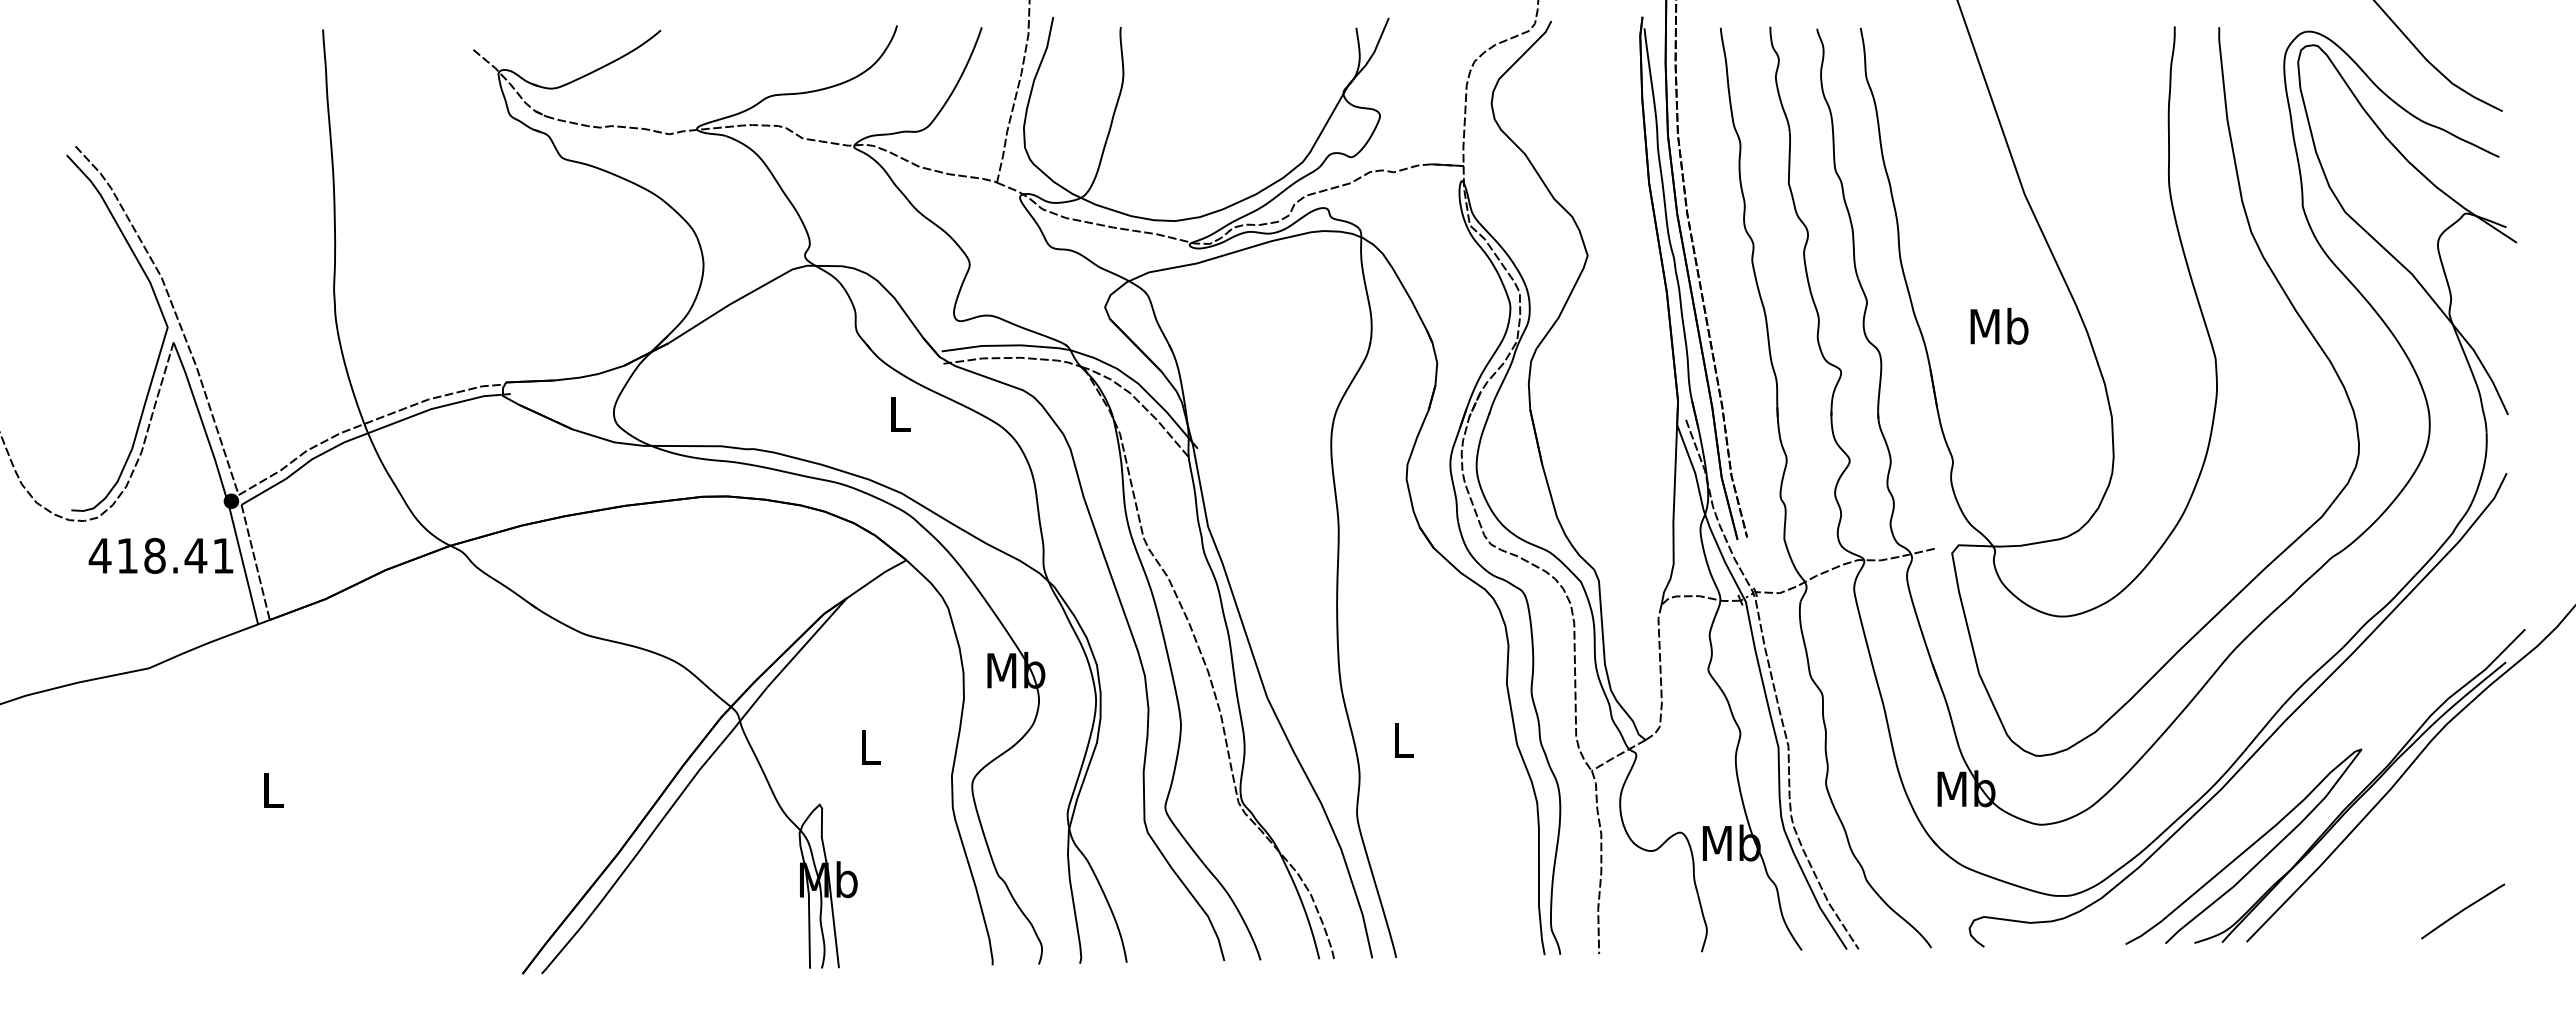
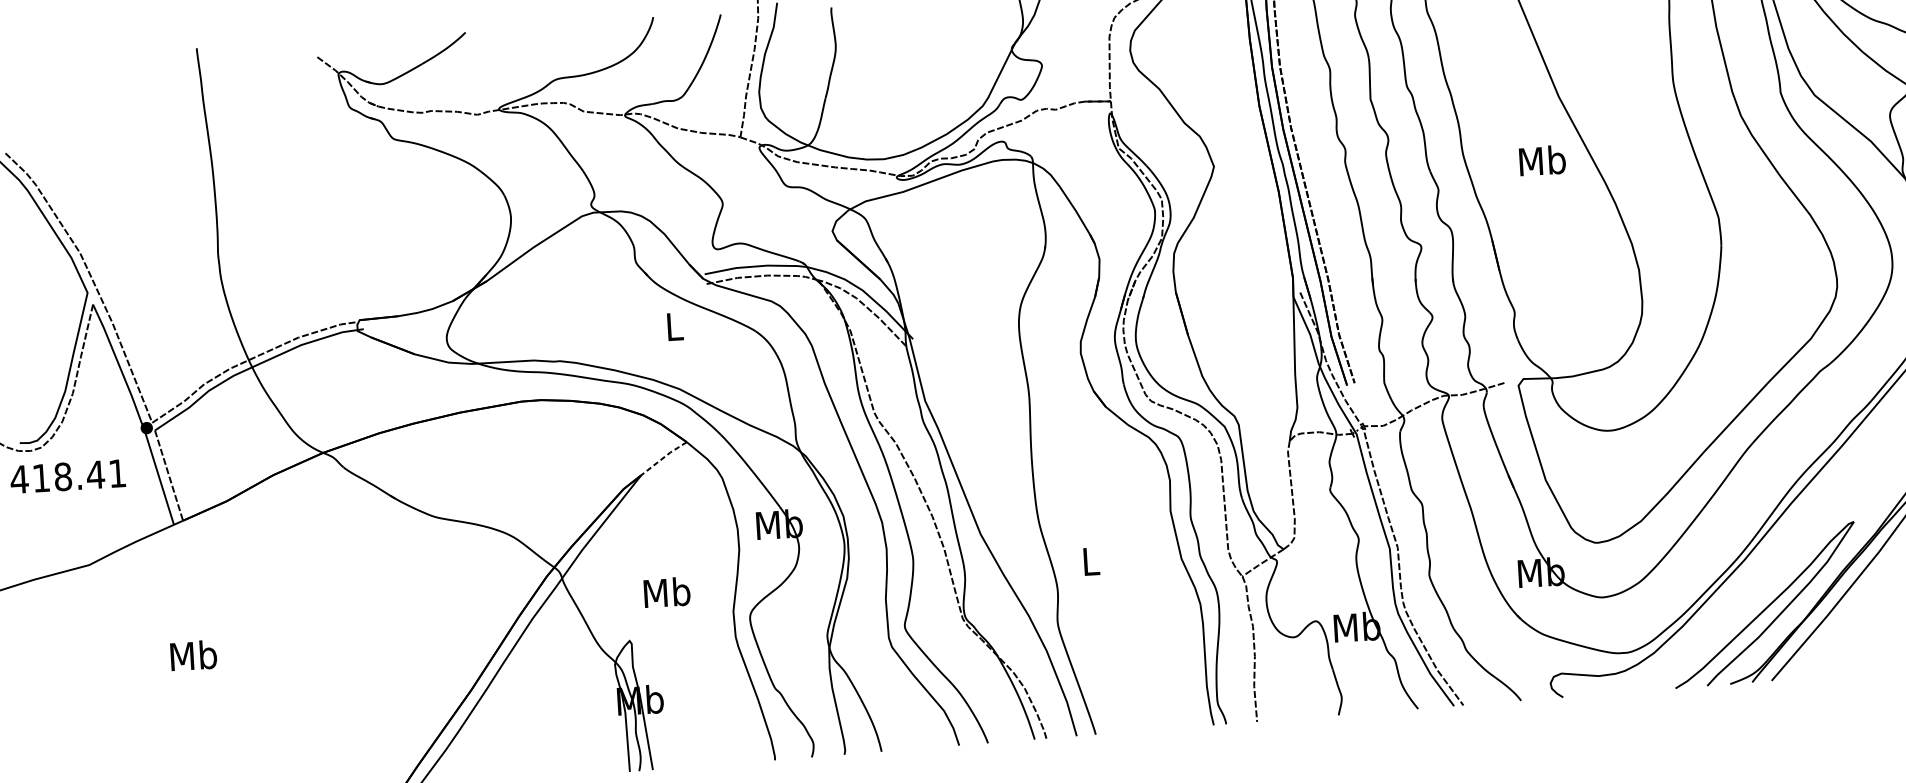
text: (1999, 325) -> (1542, 160), moved
text: (160, 555) -> (67, 476), moved
line: (876, 578) -> (663, 458), solid -> dashed
text: (870, 746) -> (667, 592), L -> Mb
text: (272, 789) -> (193, 655), L -> Mb

